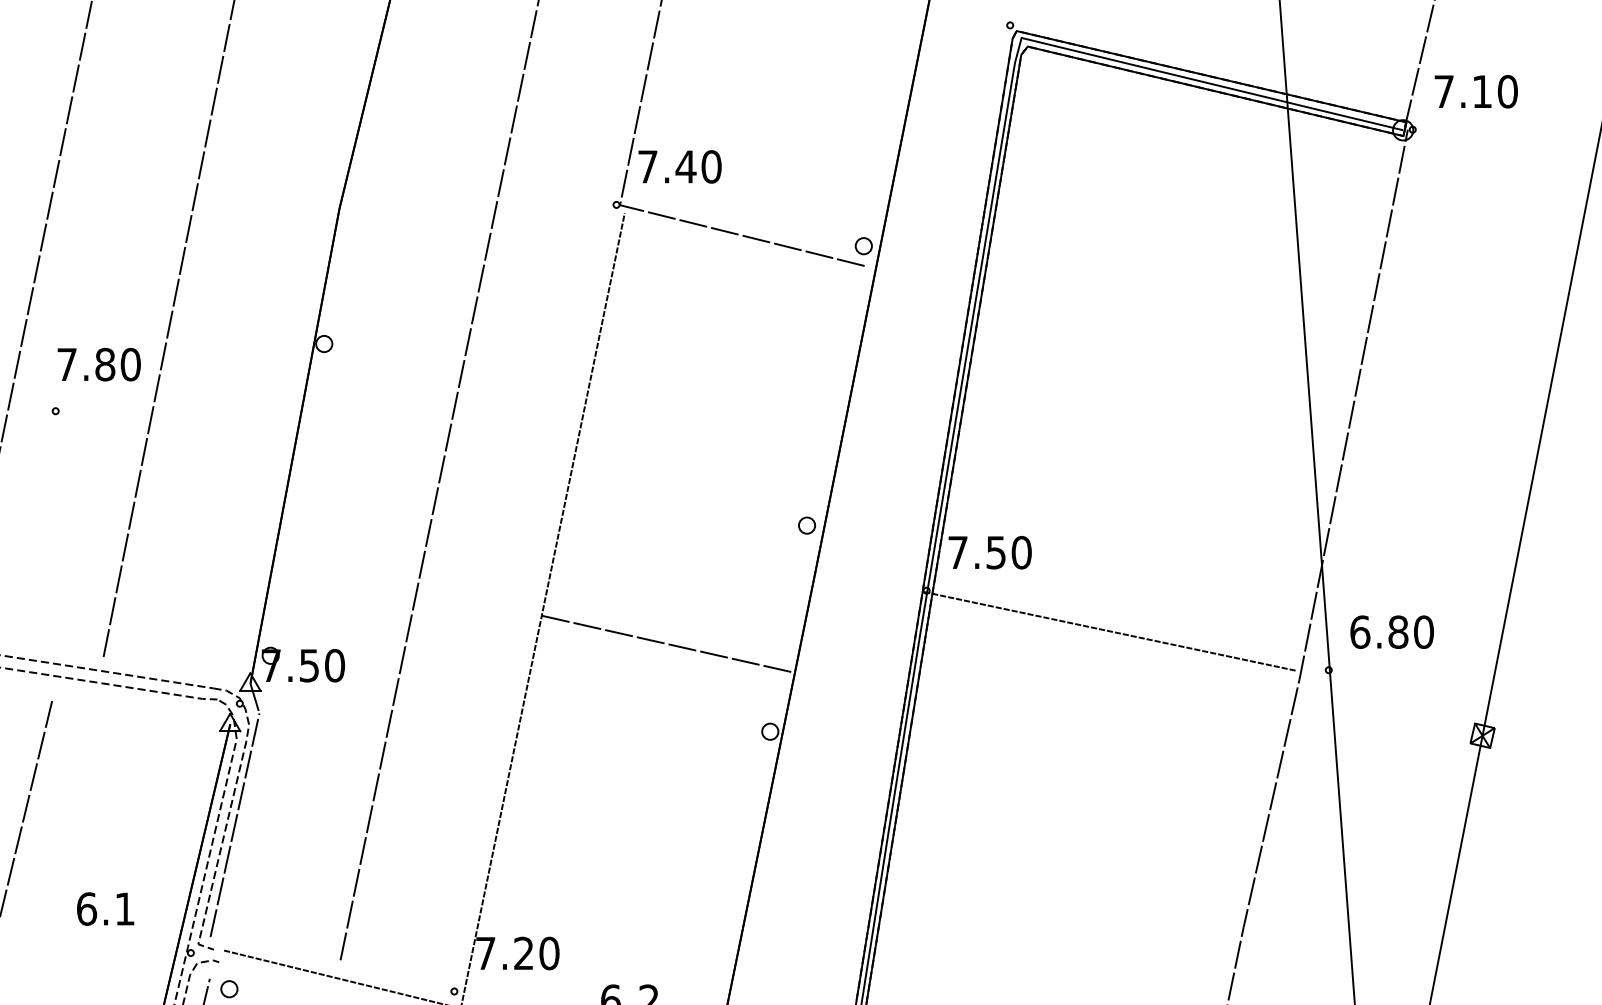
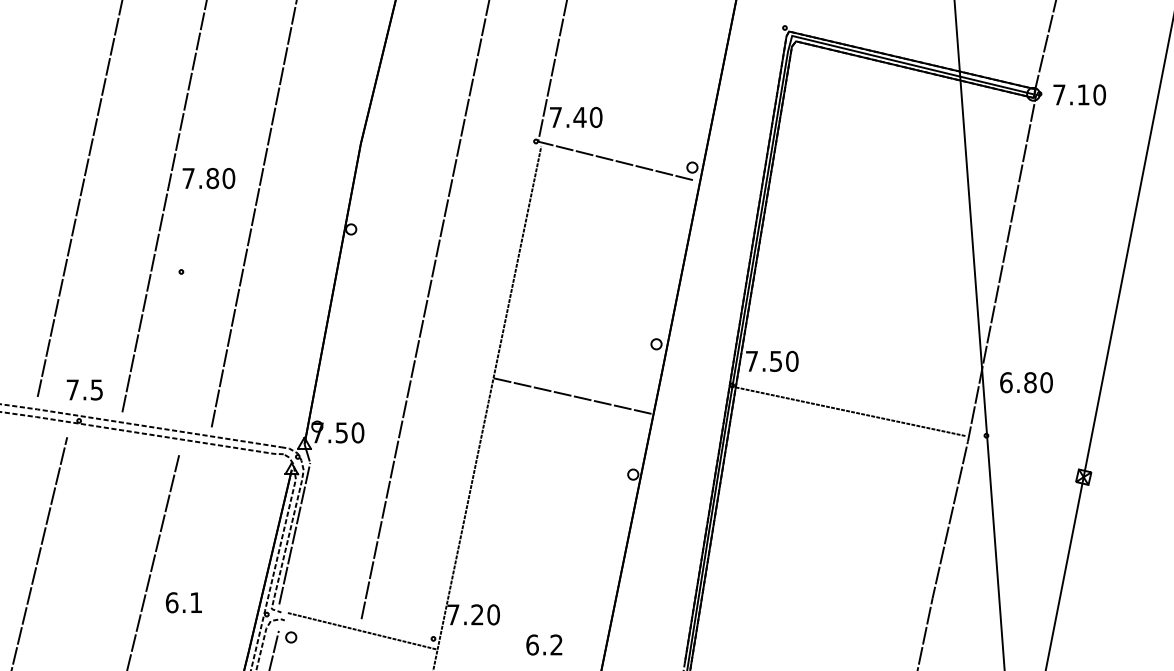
text: (1475, 91) -> (1079, 94), moved
text: (98, 364) -> (208, 178), moved
text: (1392, 631) -> (1026, 382), moved
line: (667, 644) -> (573, 396), moved
text: (104, 908) -> (183, 602), moved

